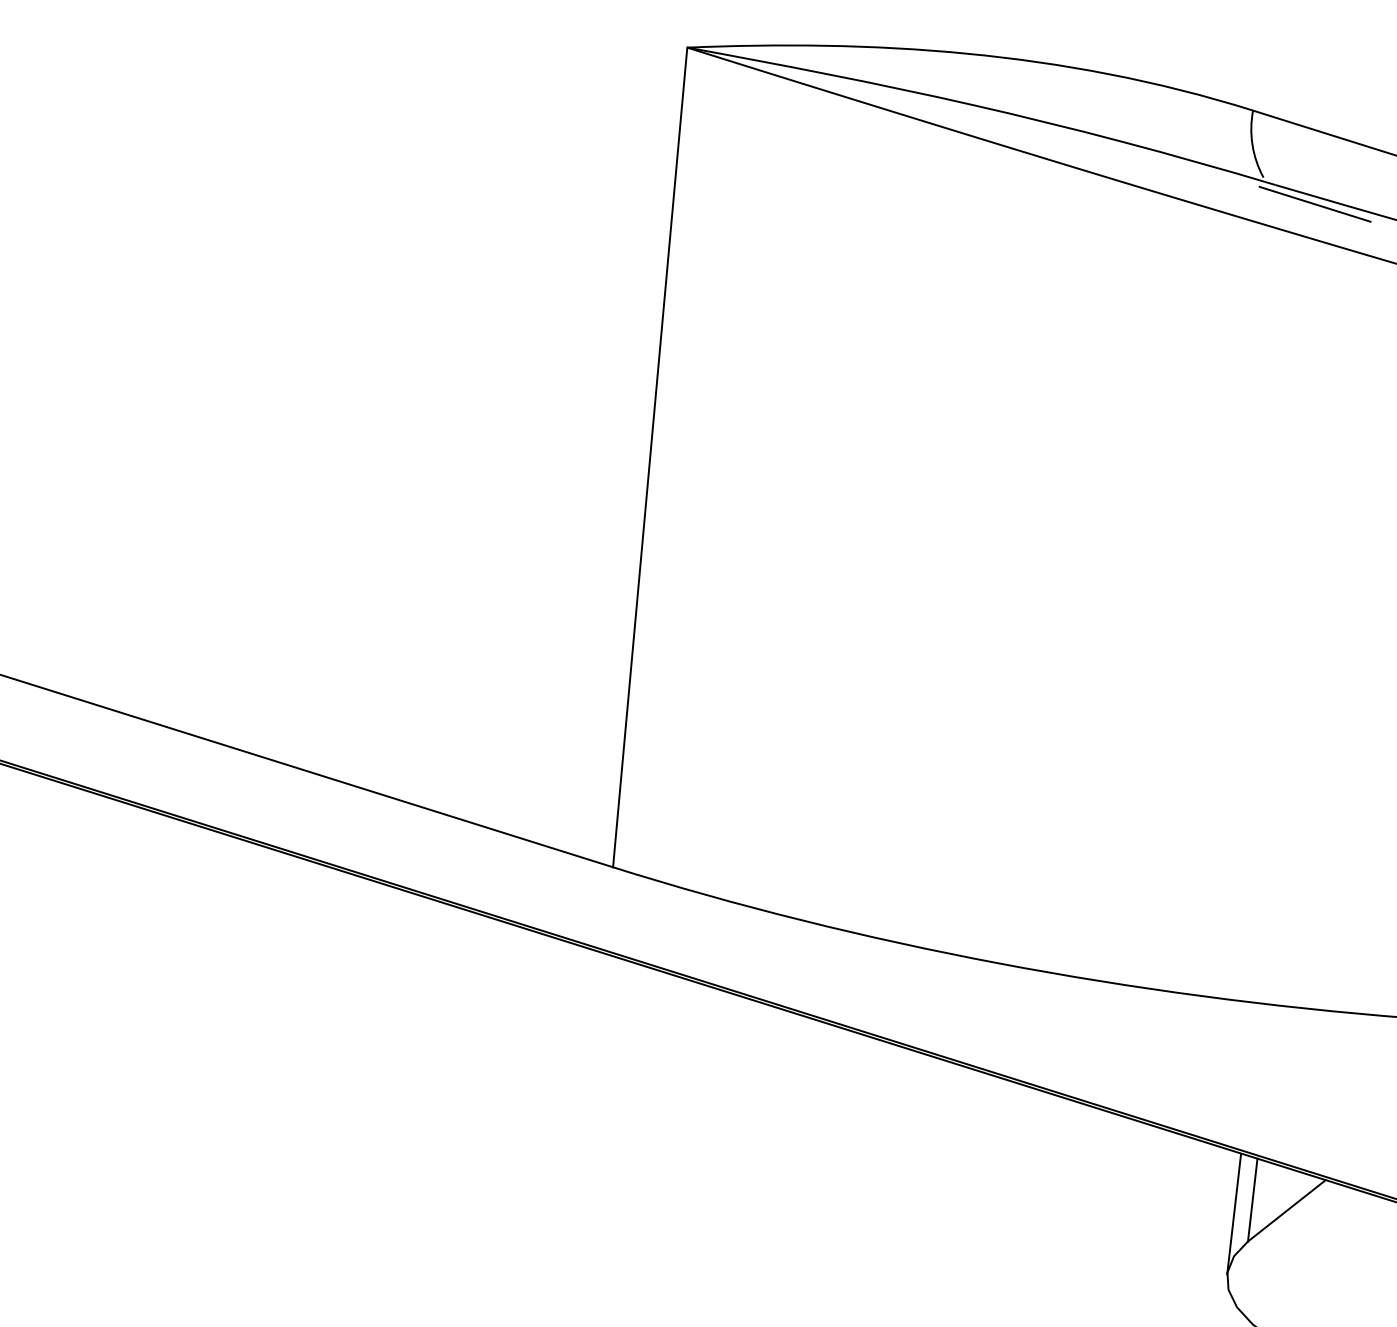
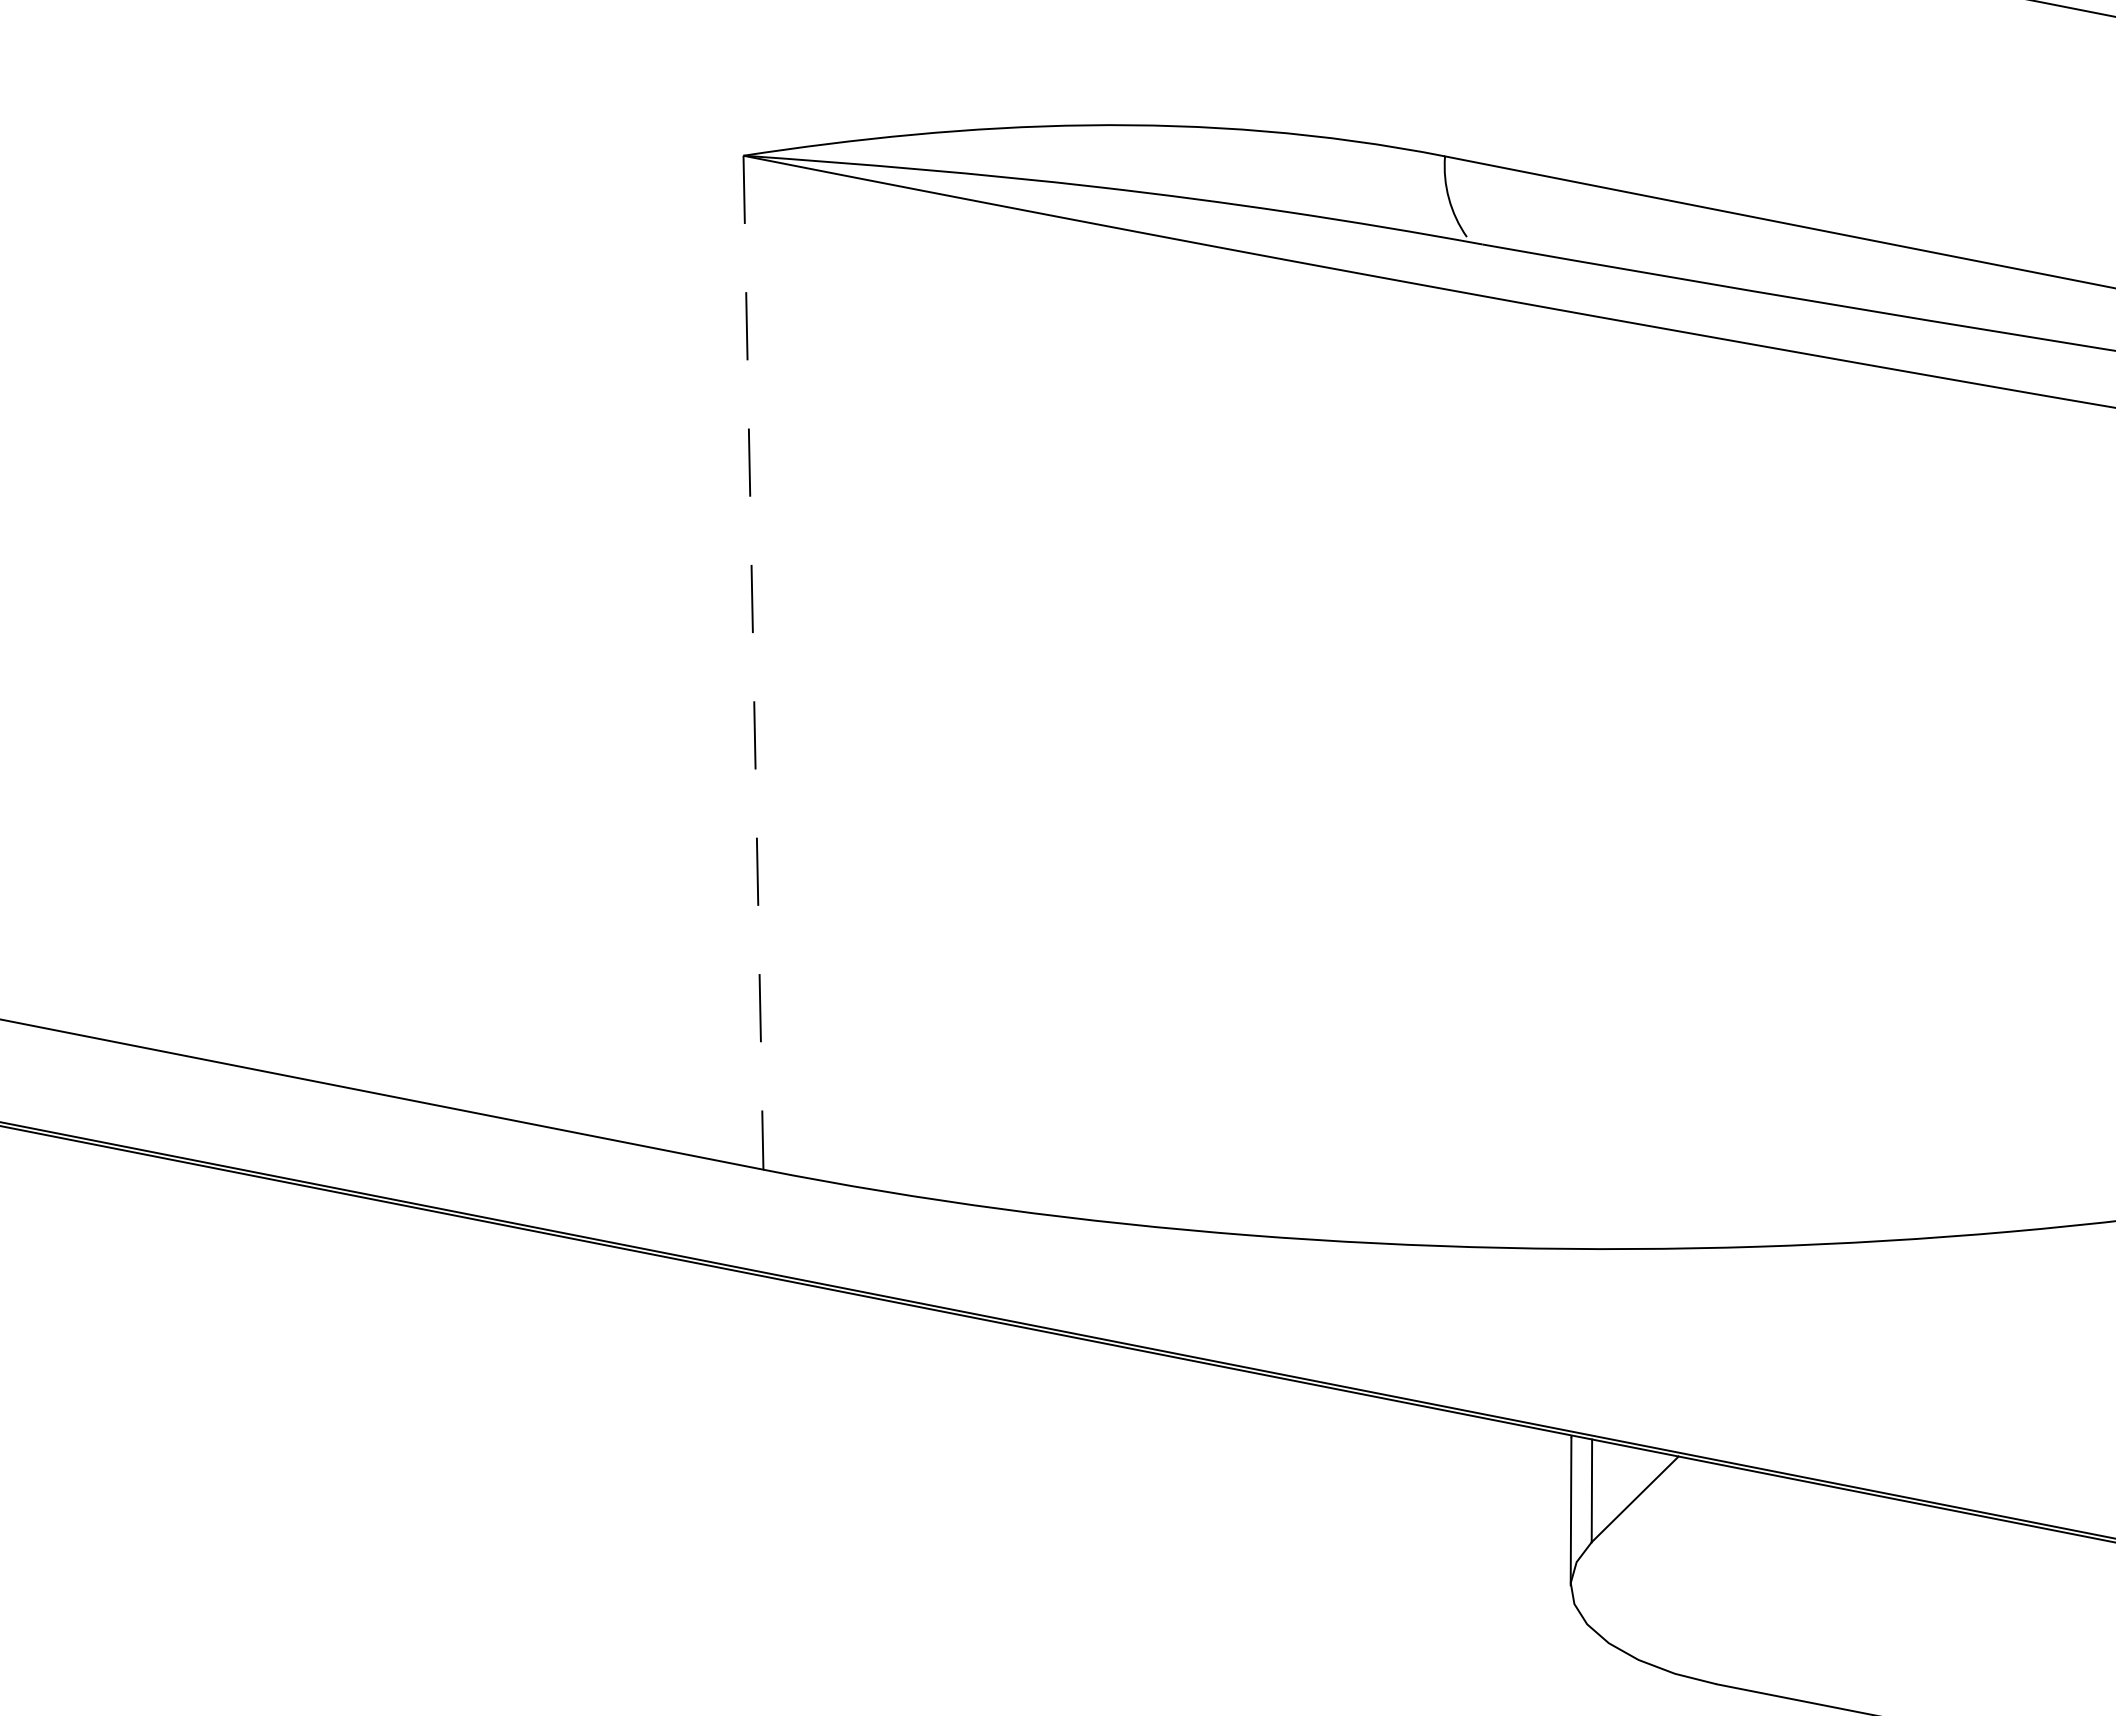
line: (1314, 204) -> (1533, 262), removed
line: (650, 458) -> (753, 663), solid -> dashed

